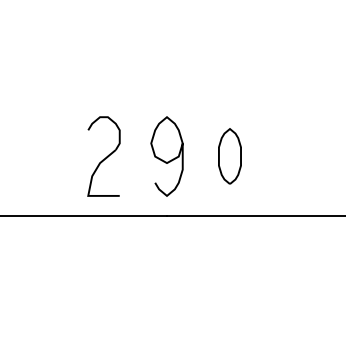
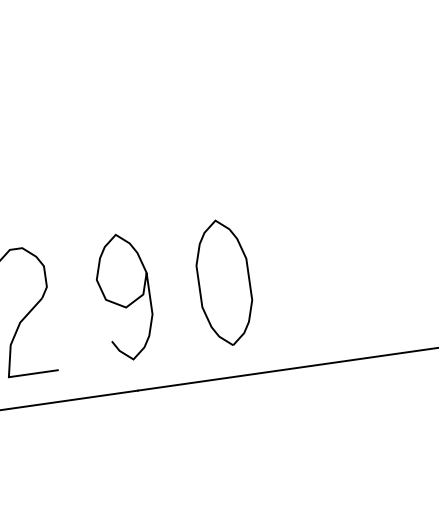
part: (229, 156) -> (223, 282), size x1.43

